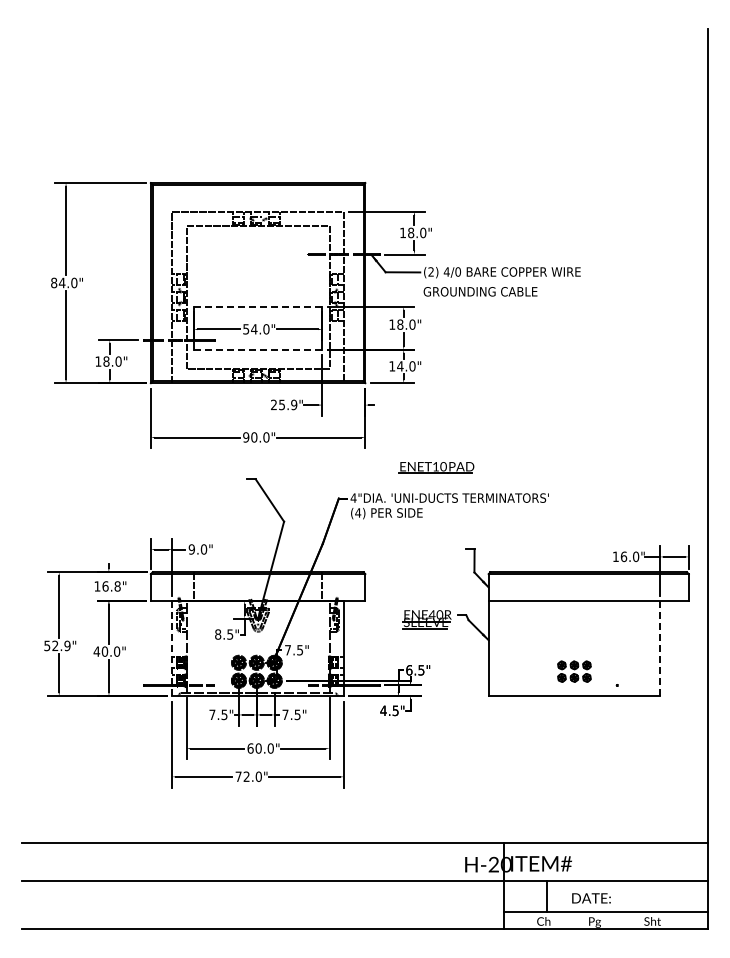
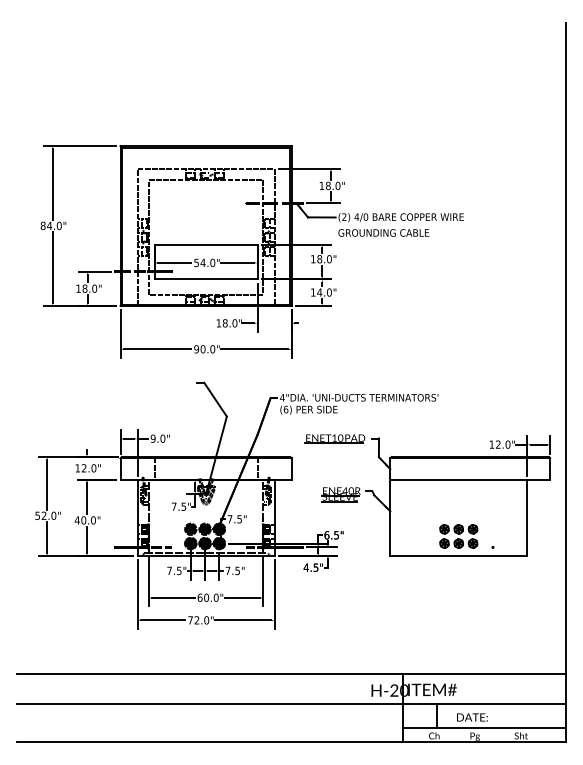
line: (258, 306) -> (206, 244), dashed -> solid
line: (257, 349) -> (205, 279), dashed -> solid
text: (284, 404) -> (227, 322), 25.9" -> 18.0"
part: (436, 467) -> (335, 438), moved
text: (357, 512) -> (285, 409), (4) -> (6)
text: (623, 556) -> (497, 444), 16.0" -> 12.0"
text: (111, 586) -> (89, 468), 16.8" -> 12.0"
text: (218, 634) -> (174, 506), 8.5" -> 7.5"
text: (67, 646) -> (53, 516), 52.9" -> 52.0"
line: (172, 648) -> (137, 517), dashed -> solid
line: (660, 648) -> (527, 517), dashed -> solid
part: (574, 671) -> (458, 536), size x1.43

